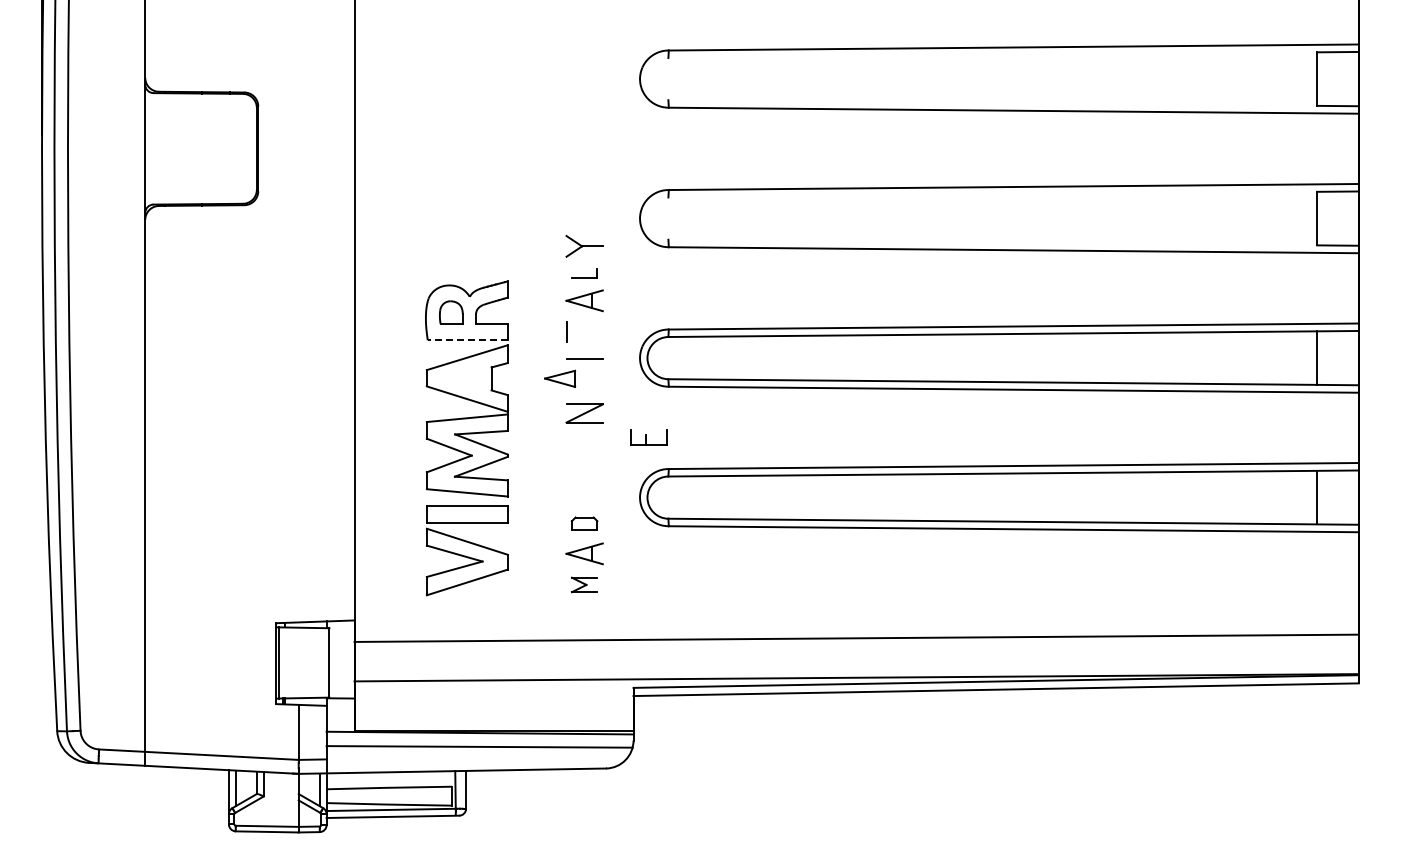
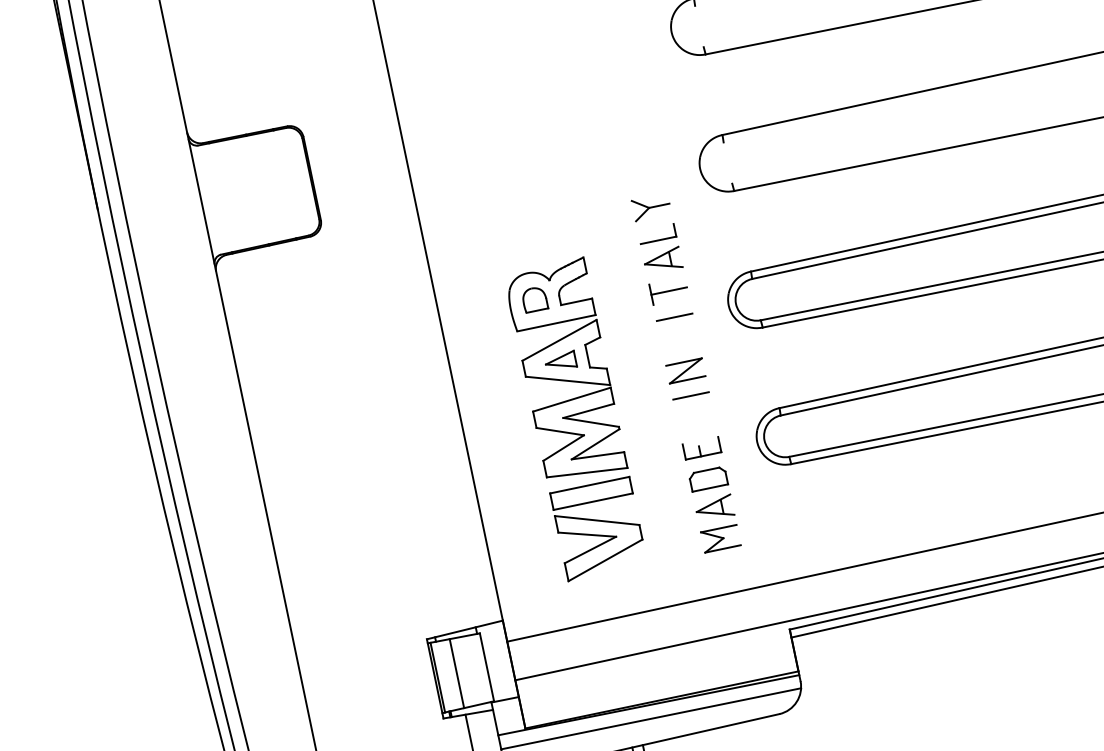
part: (584, 273) -> (657, 233), size x1.43
line: (584, 331) -> (668, 290), added
line: (467, 340) -> (556, 323), dashed -> solid
part: (560, 378) -> (561, 361), moved
part: (648, 437) -> (701, 448), moved
line: (584, 438) -> (690, 395), added
part: (584, 523) -> (708, 478), size x1.43
part: (584, 584) -> (720, 538), size x1.43
line: (298, 662) -> (456, 673), added

